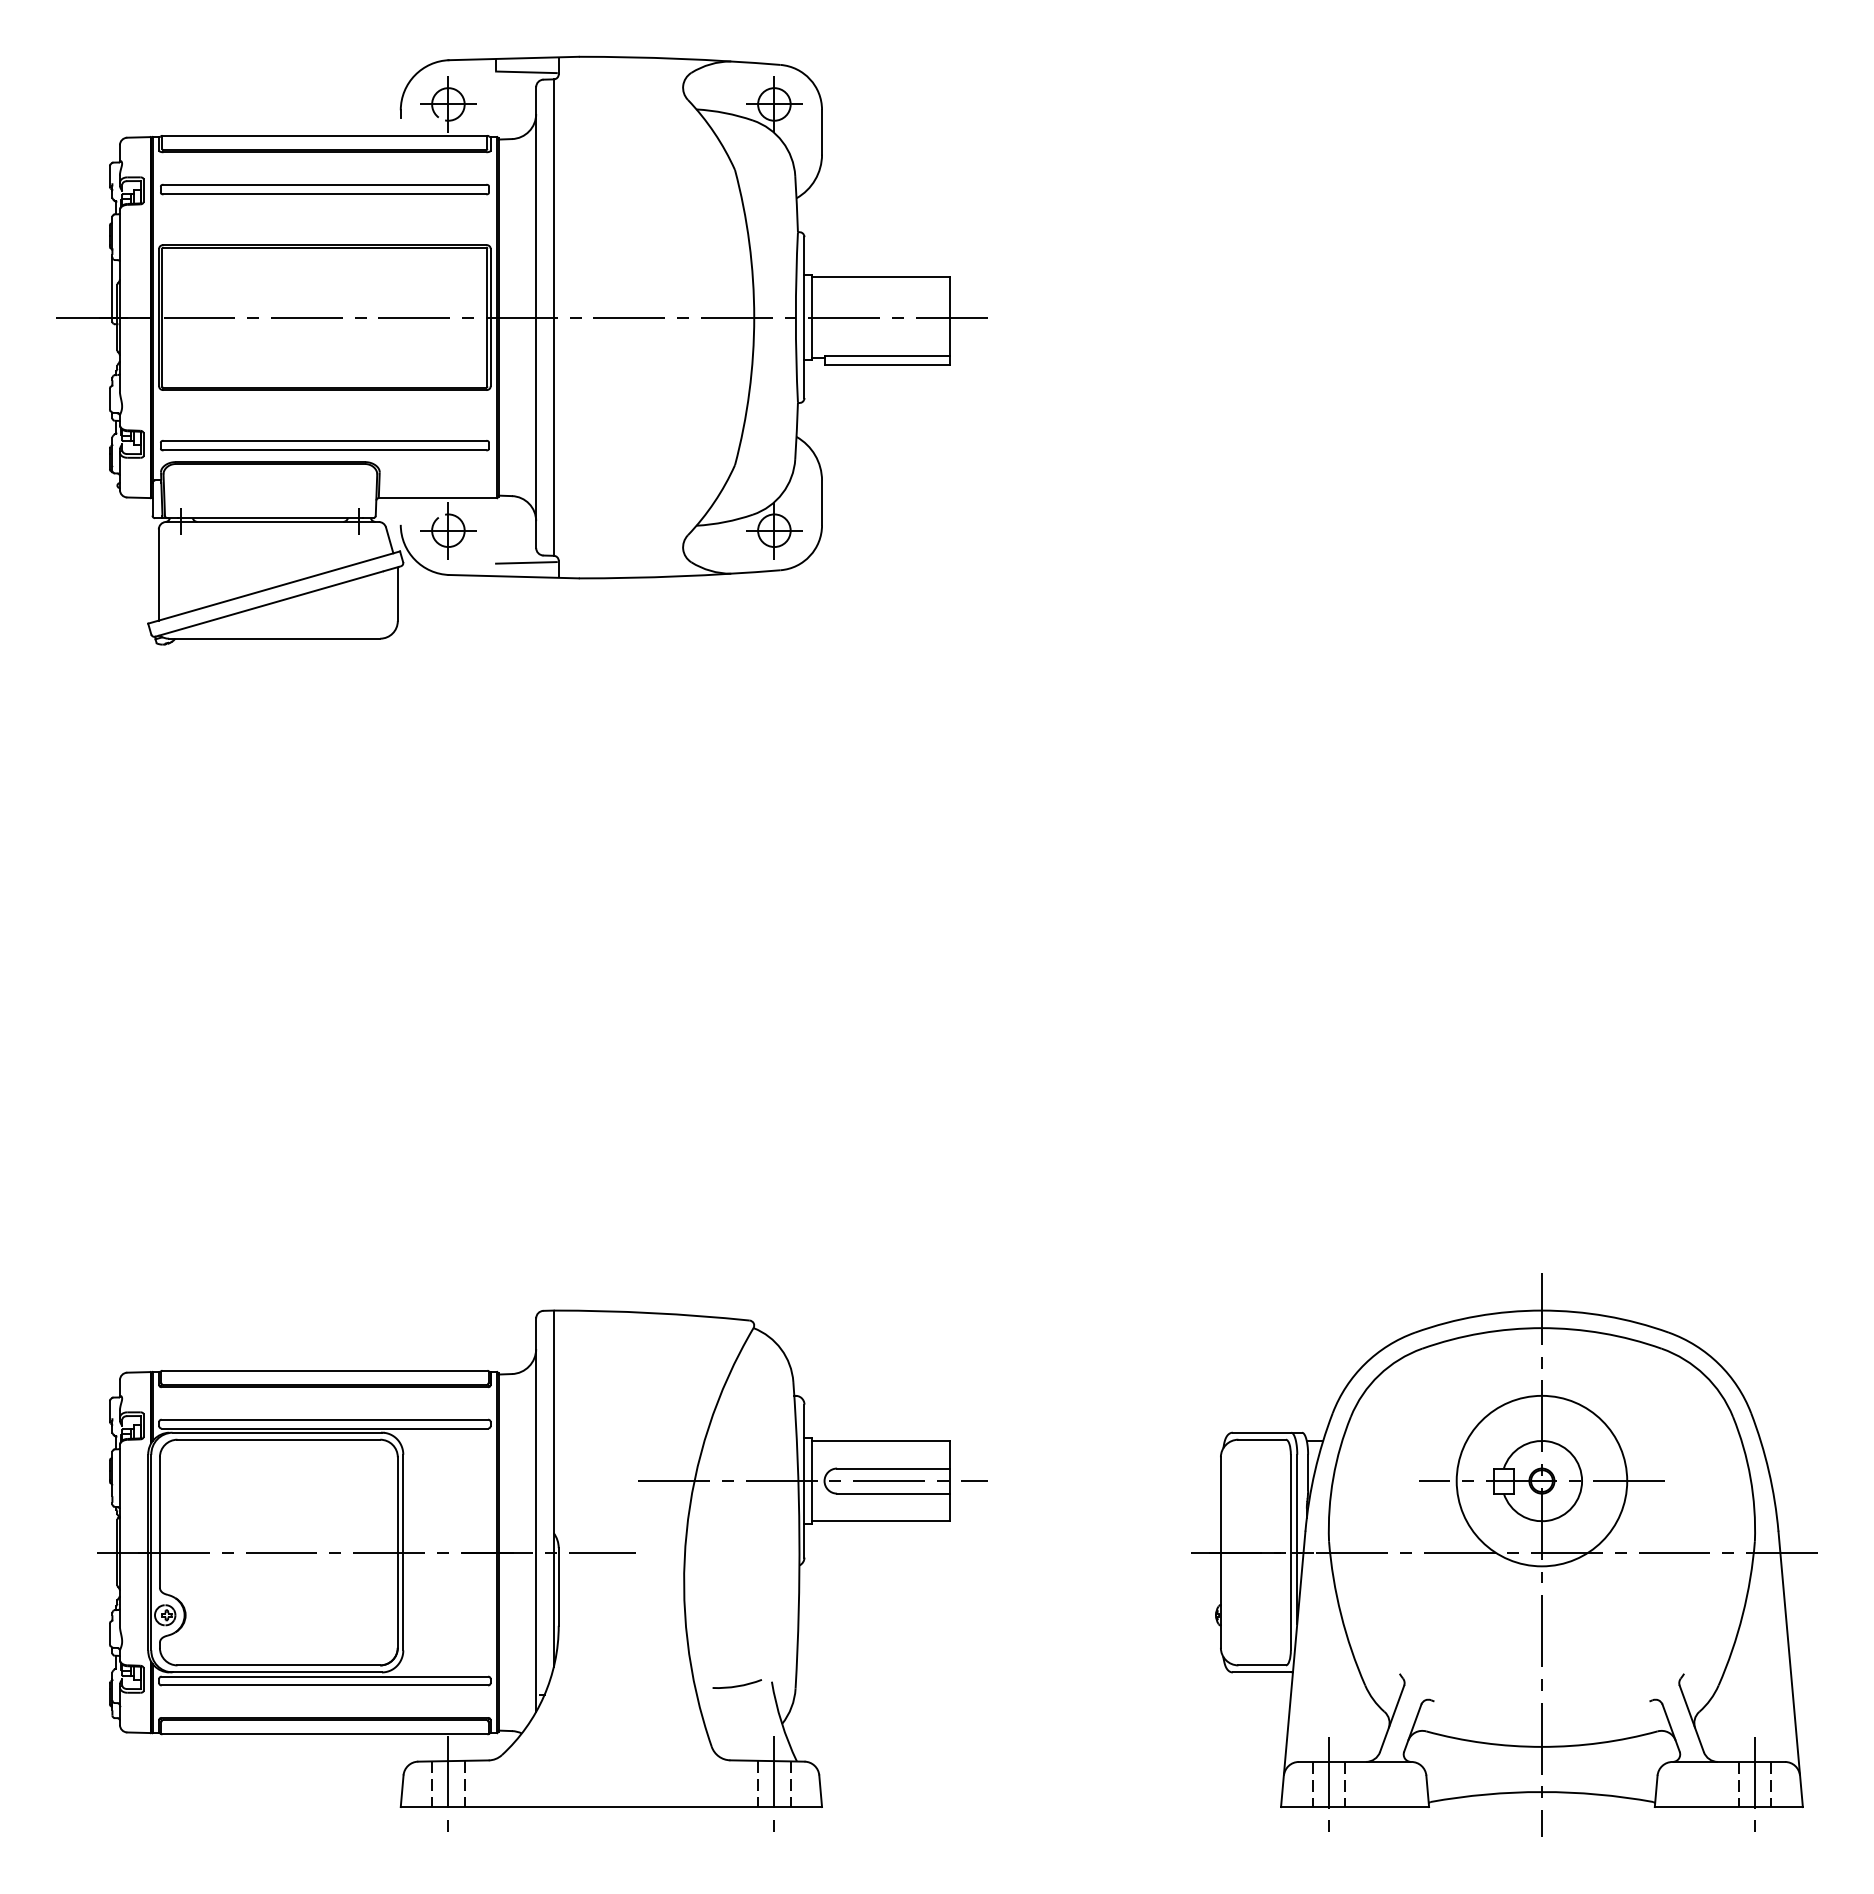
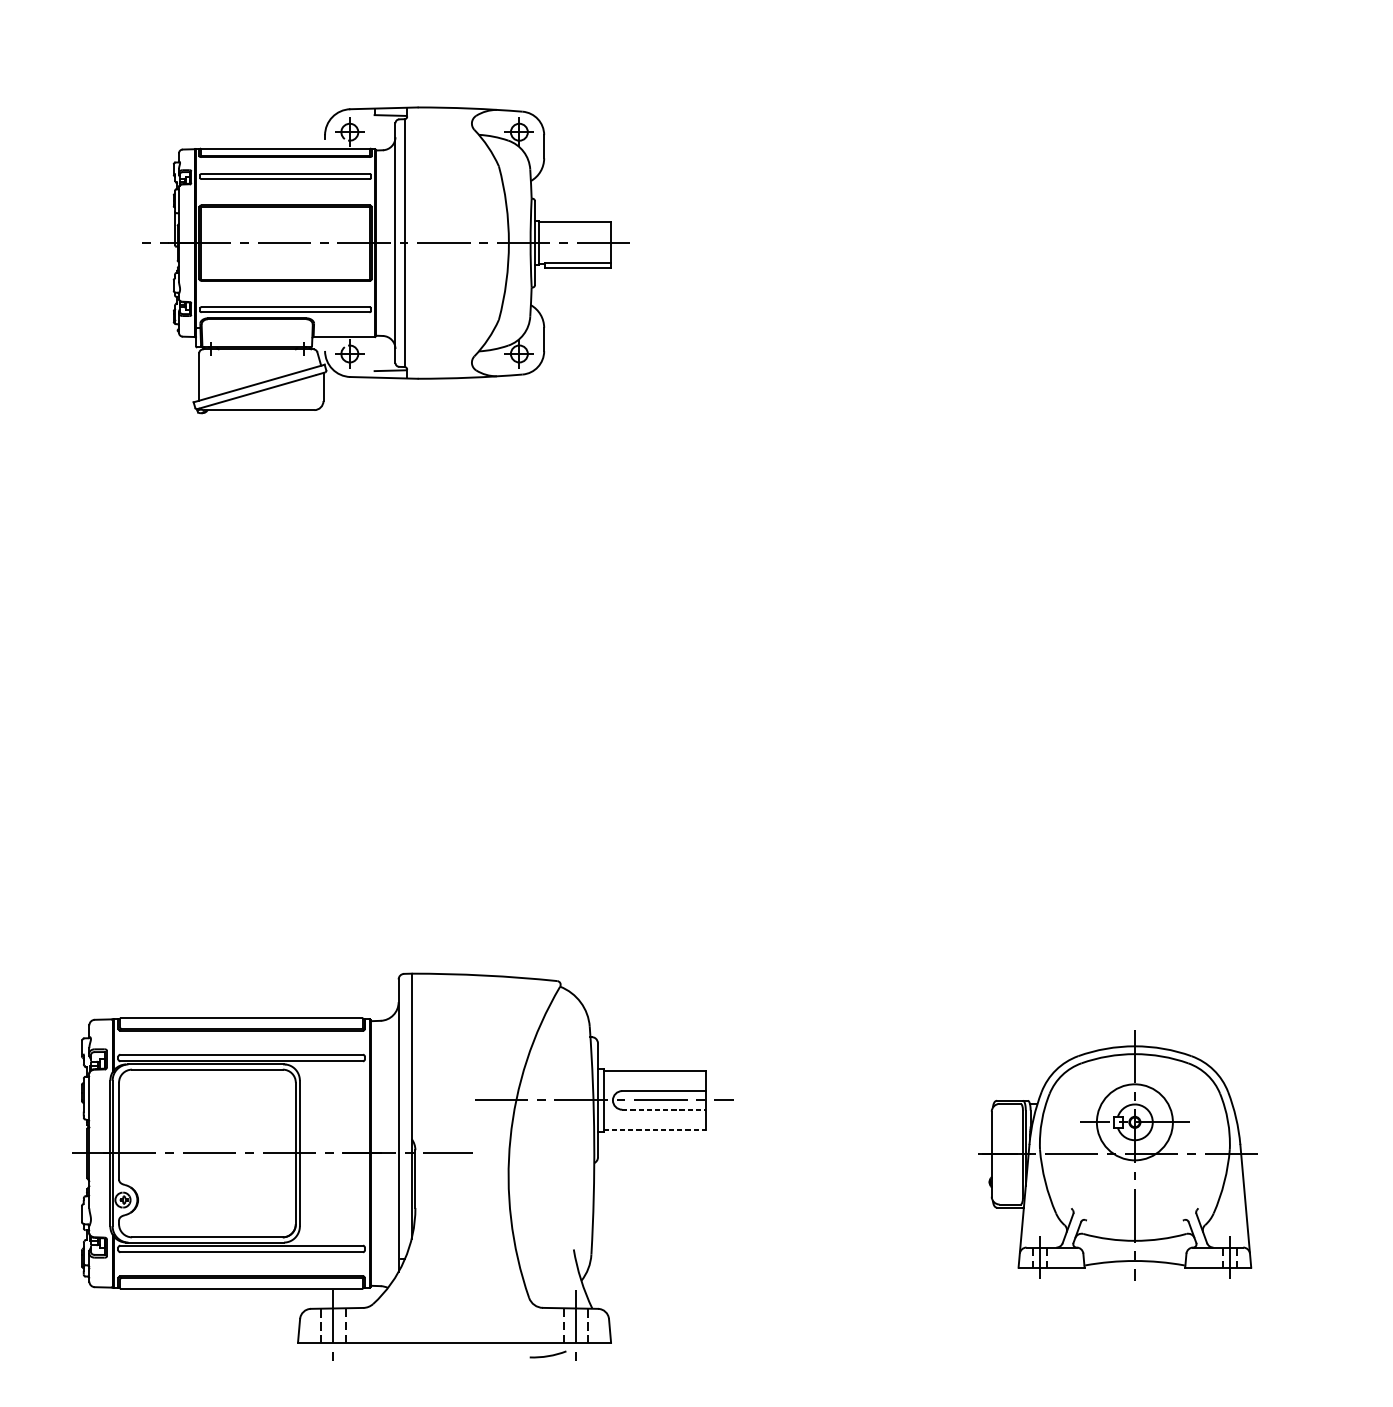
part: (521, 350) -> (387, 260), size x0.7
line: (894, 1493) -> (664, 1109), solid -> dashed
line: (880, 1521) -> (654, 1130), solid -> dashed
part: (1504, 1554) -> (1118, 1154), size x0.6
arc: (736, 1685) -> (547, 1355), moved

